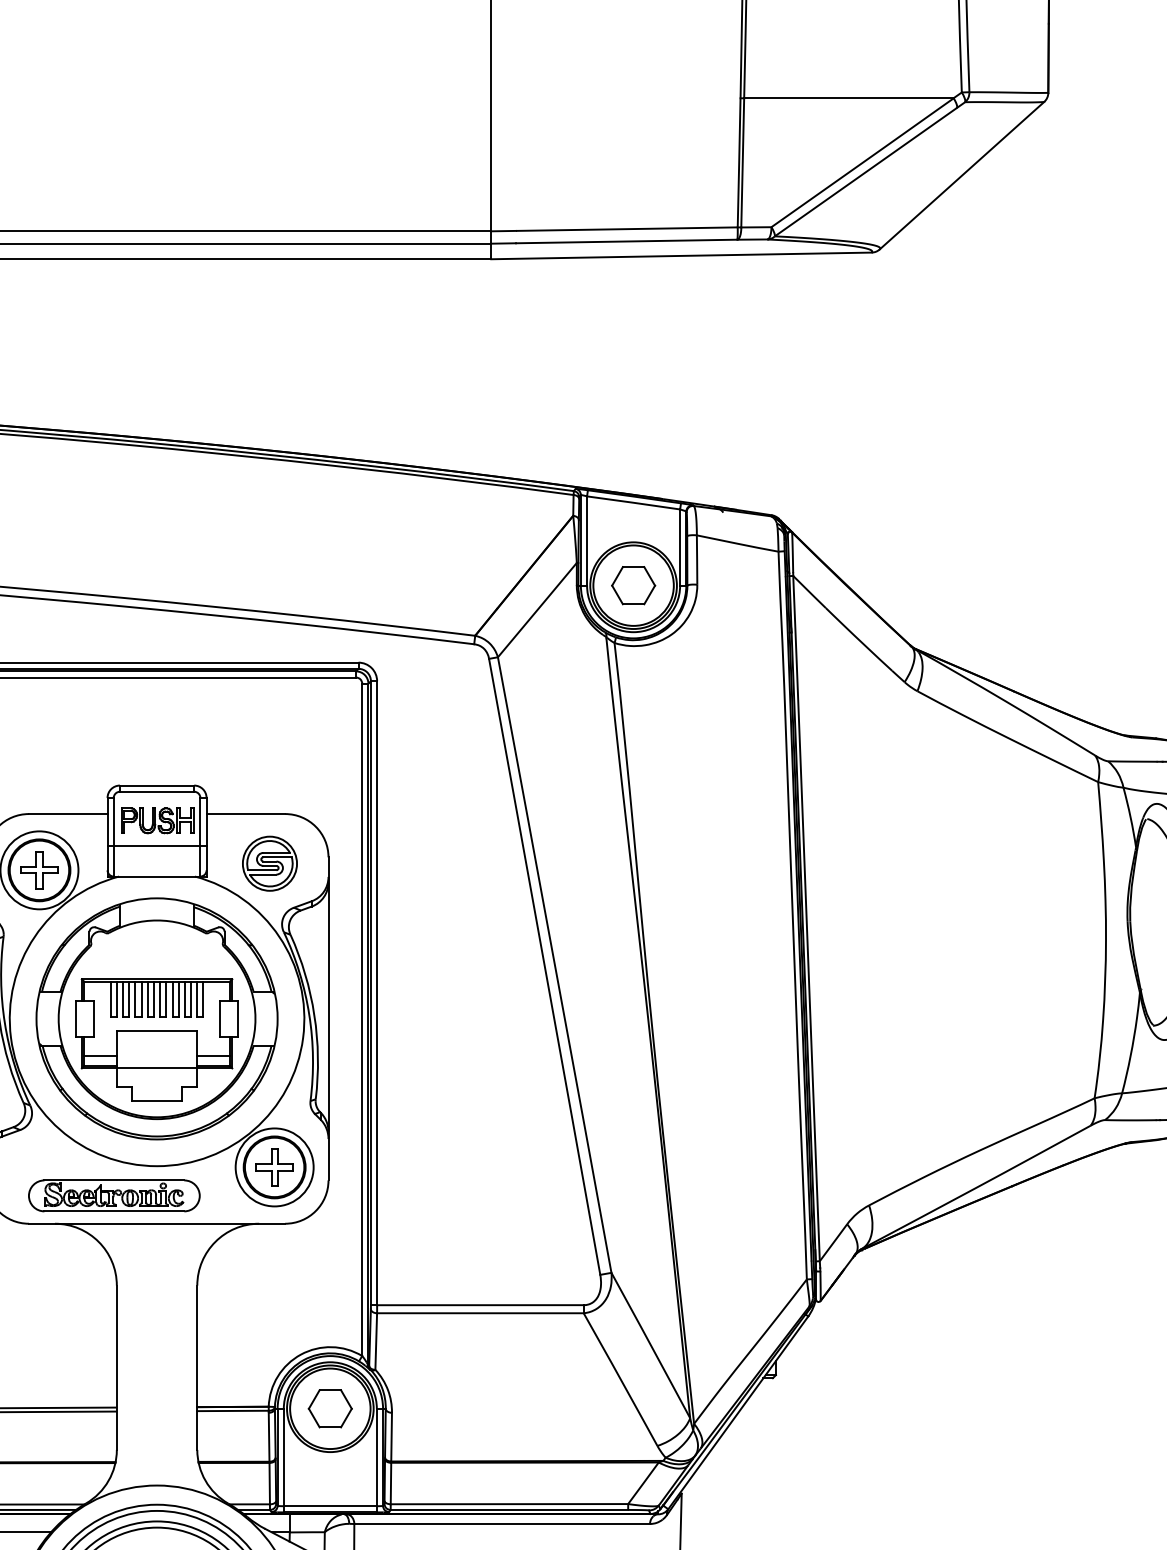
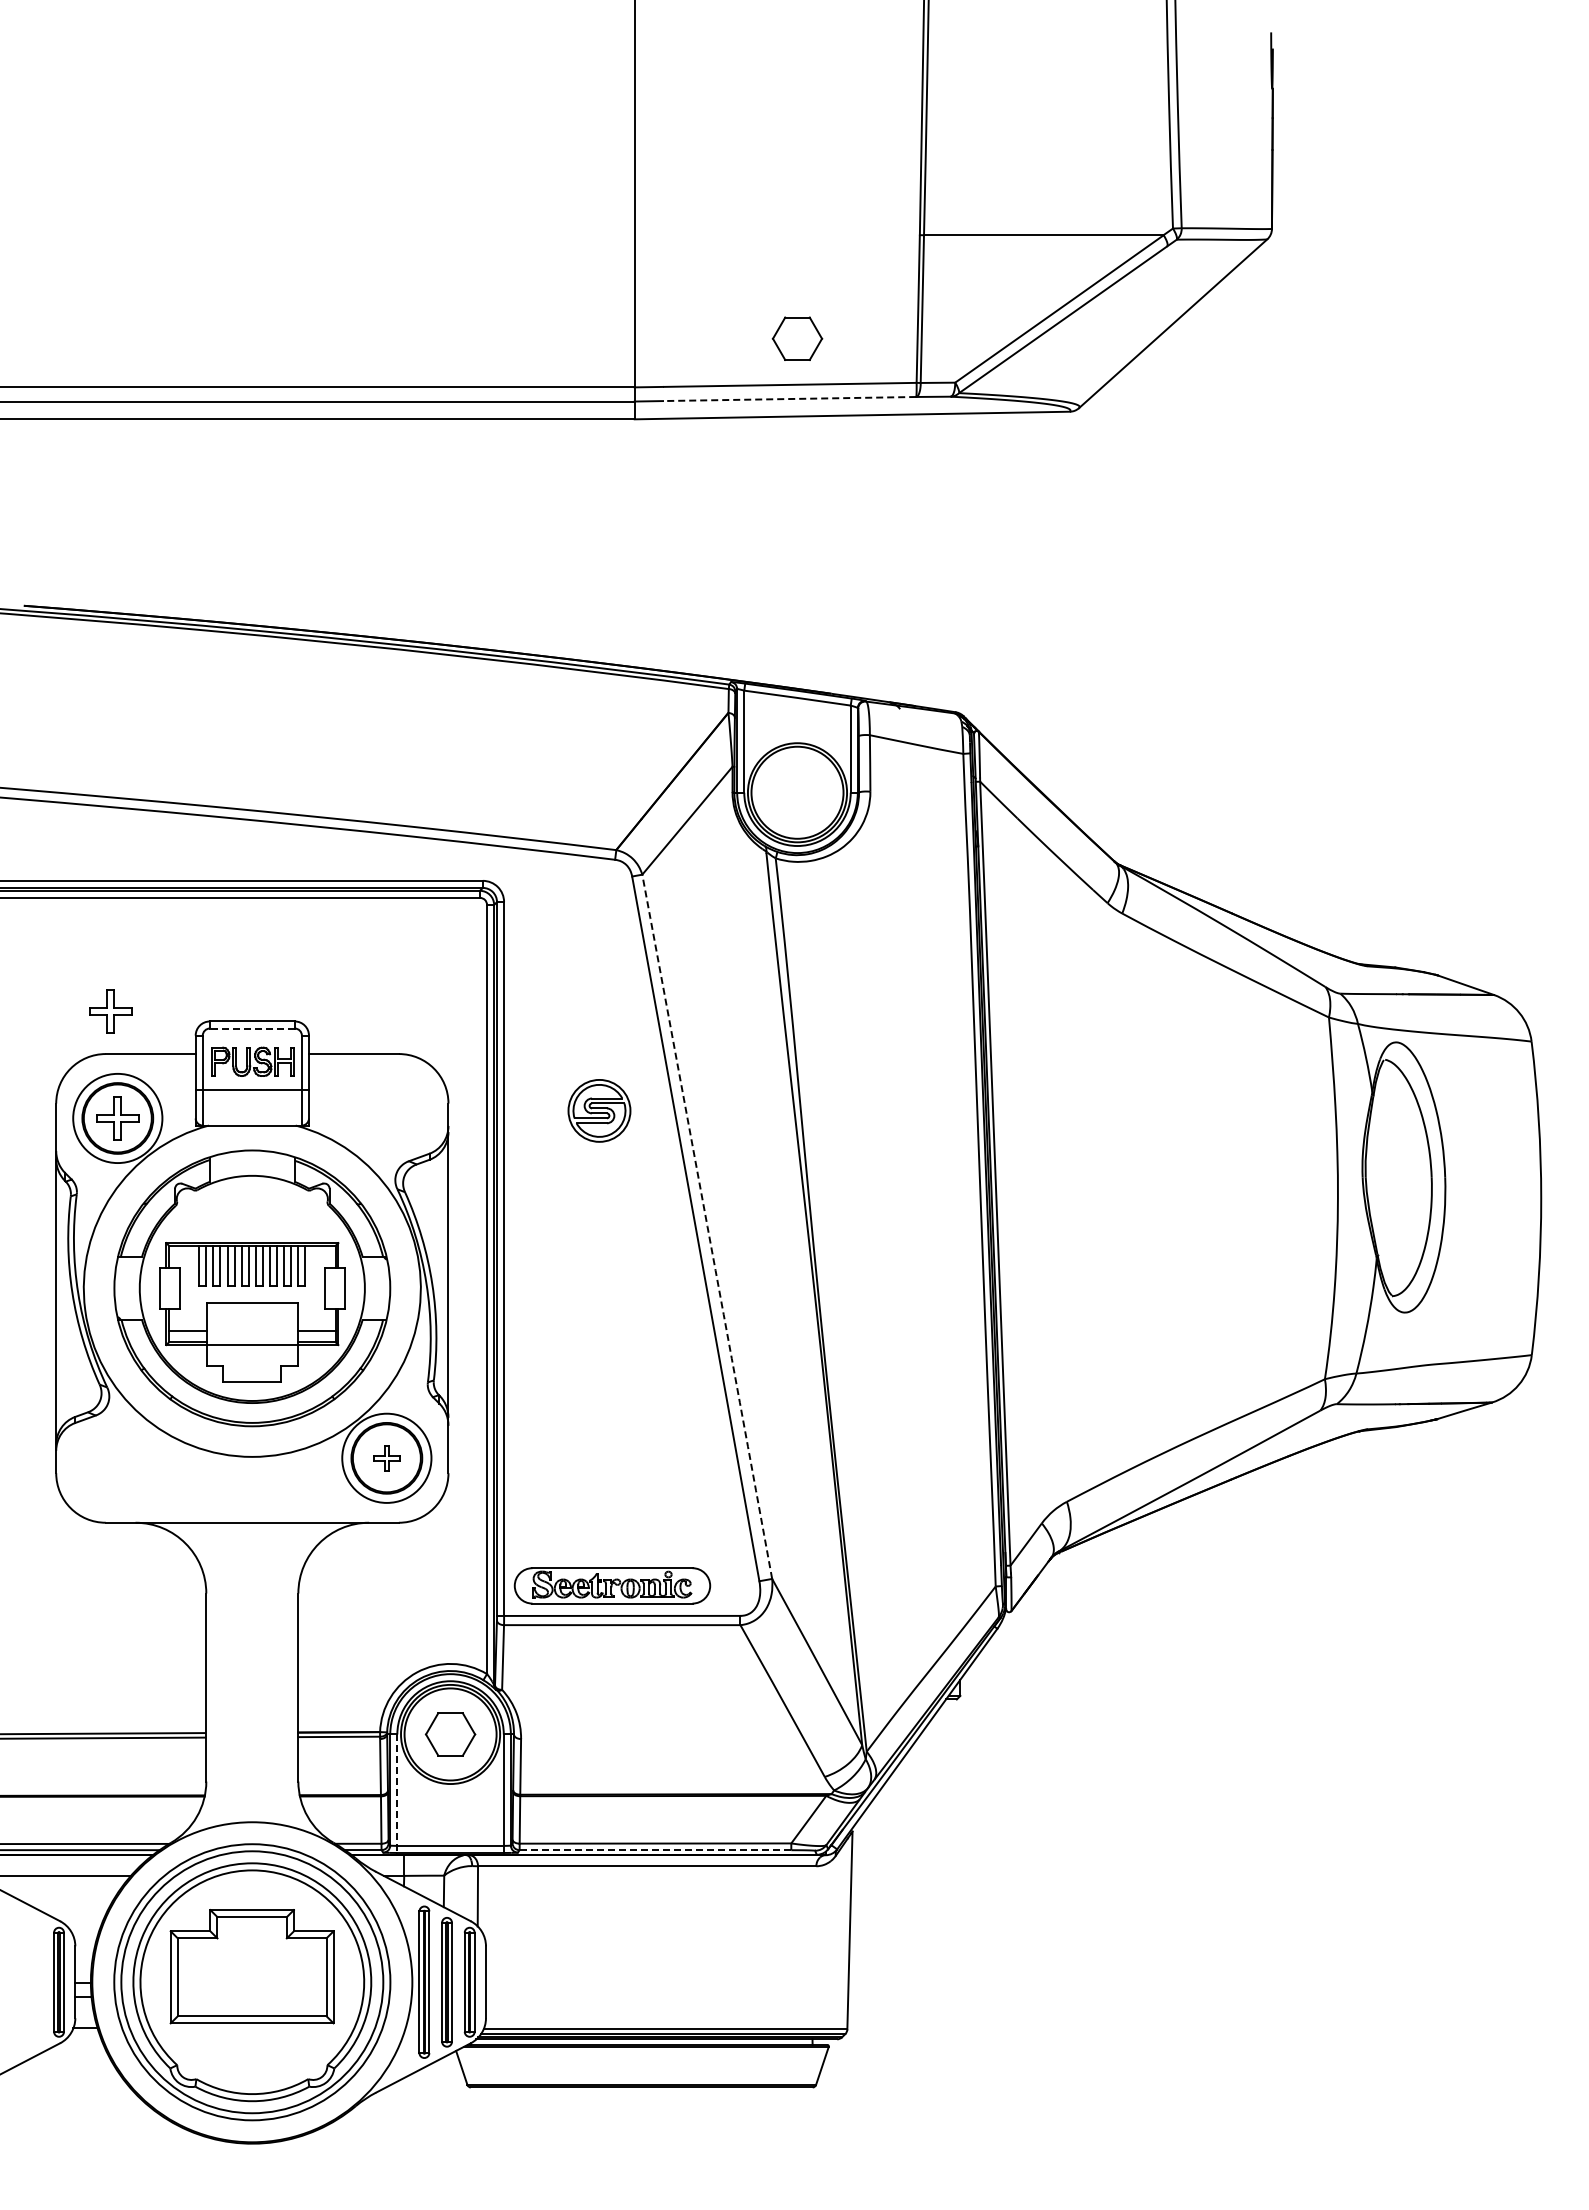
line: (626, 241) -> (789, 399), solid -> dashed
part: (633, 585) -> (797, 338), moved
part: (33, 776) -> (110, 1011), added
line: (156, 791) -> (251, 1028), solid -> dashed
part: (269, 863) -> (599, 1110), moved
arc: (554, 964) -> (707, 1226), solid -> dashed
part: (274, 1167) -> (386, 1458), size x0.6
part: (114, 1195) -> (612, 1585), moved
line: (283, 1461) -> (397, 1794), solid -> dashed
line: (509, 1510) -> (655, 1850), solid -> dashed

